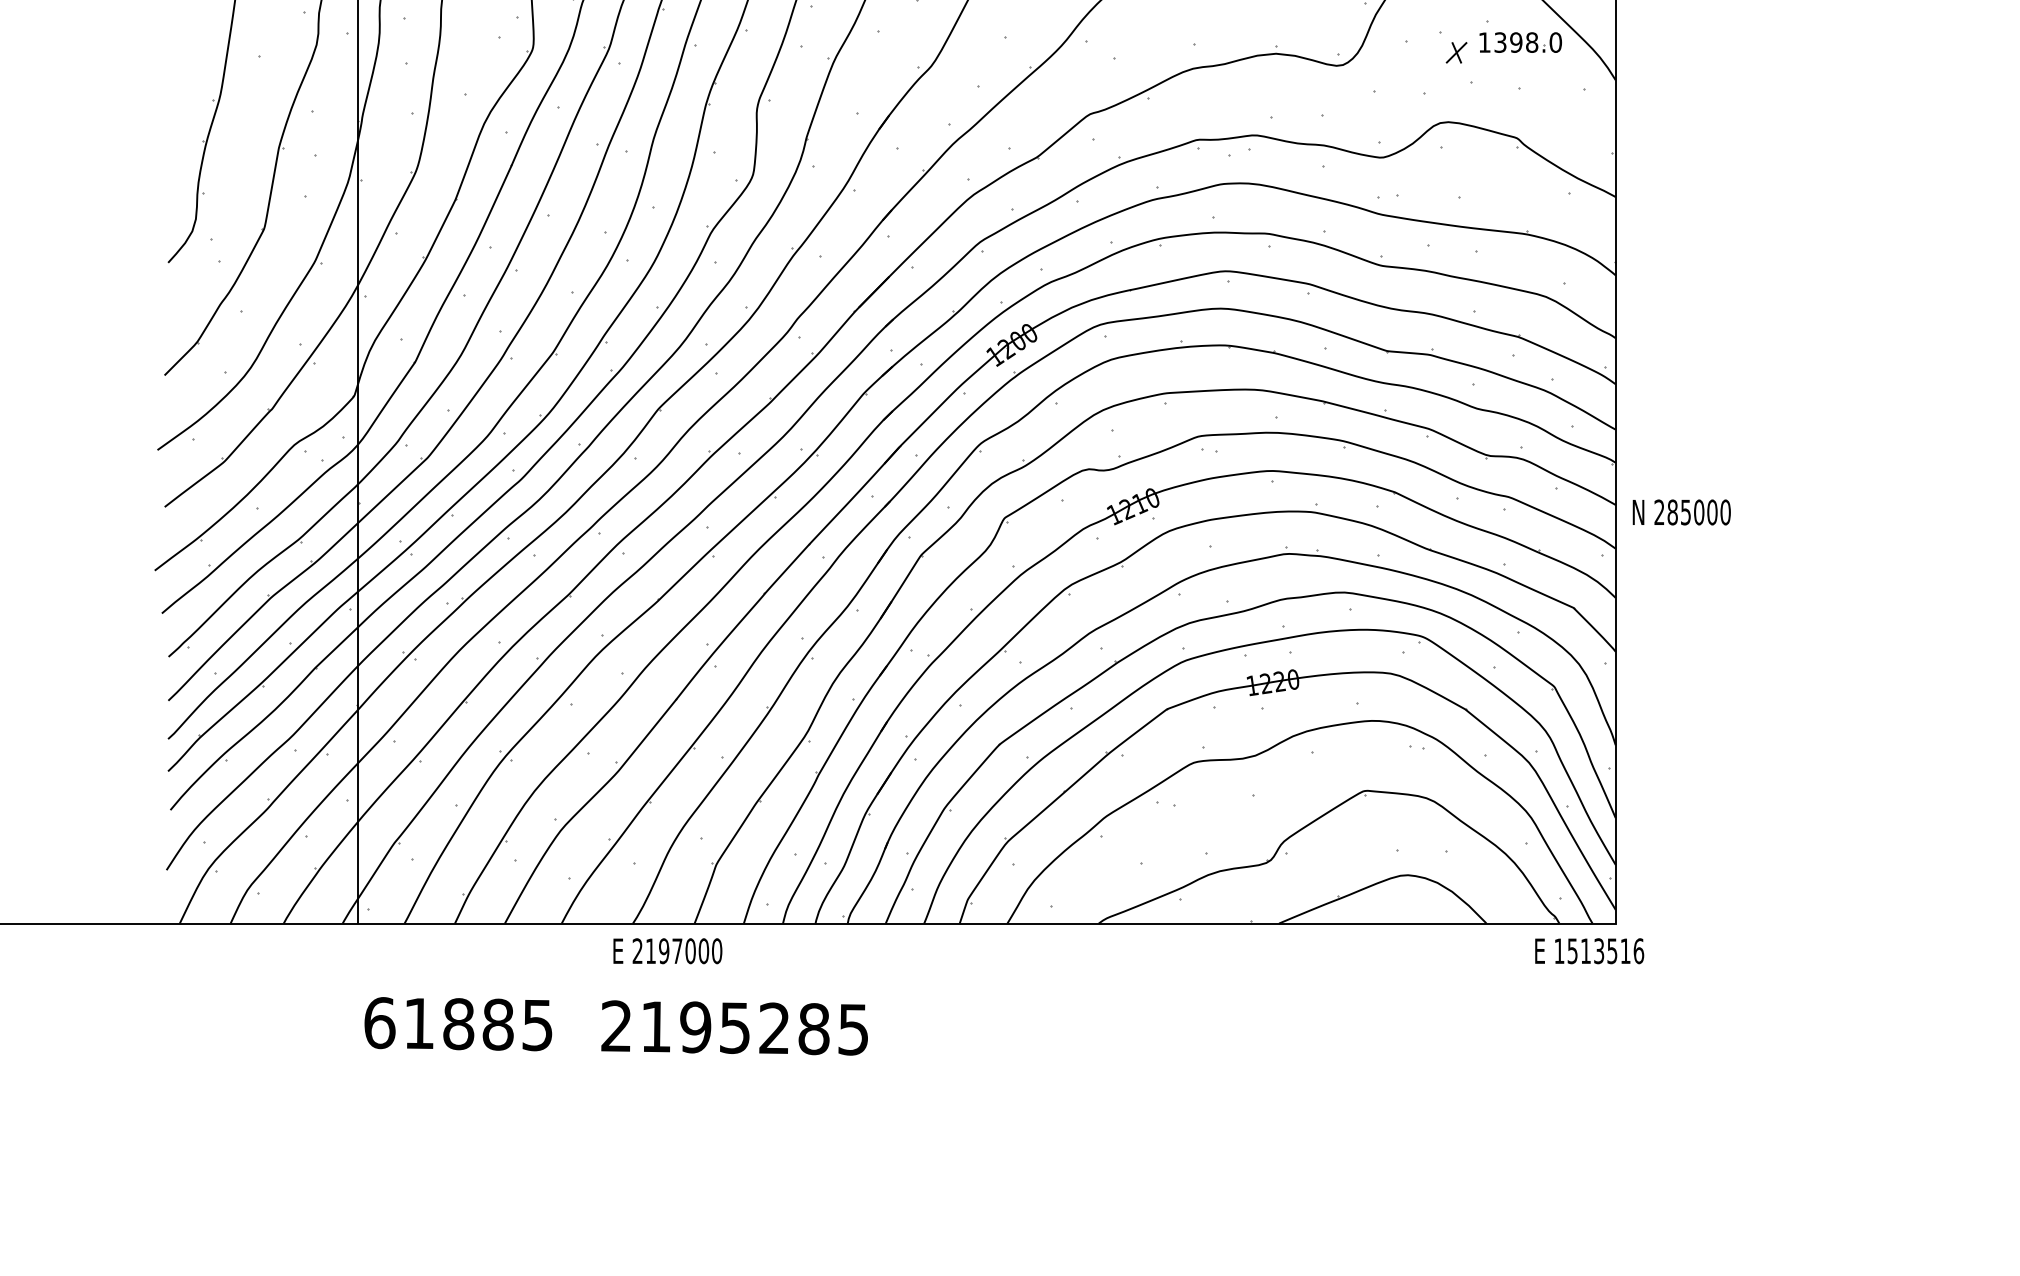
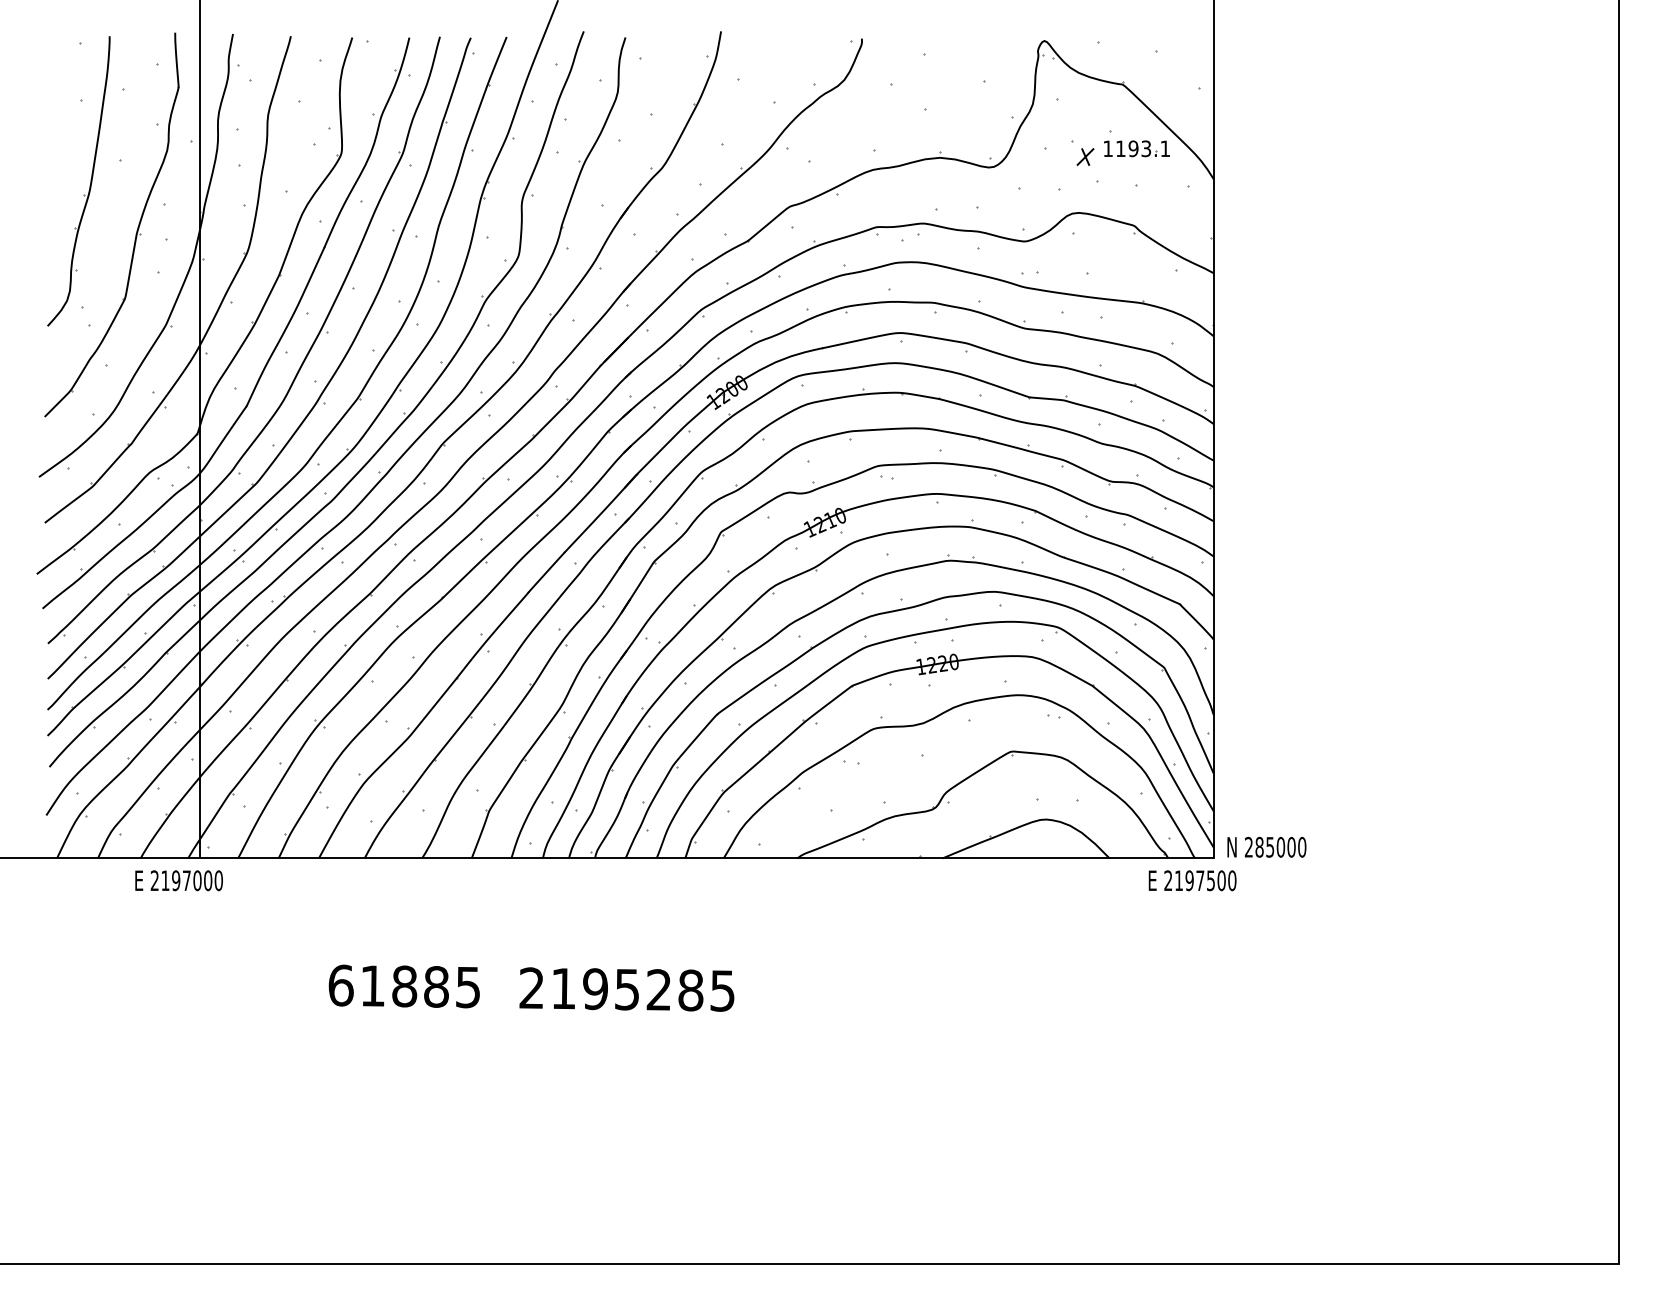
text: (1528, 42) -> (1143, 148), 1398.0 -> 1193.1
text: (1681, 511) -> (1266, 846), moved
text: (667, 950) -> (178, 880), moved
text: (1599, 950) -> (1200, 880), 1513516 -> 2197500
text: (616, 1025) -> (531, 987), moved

